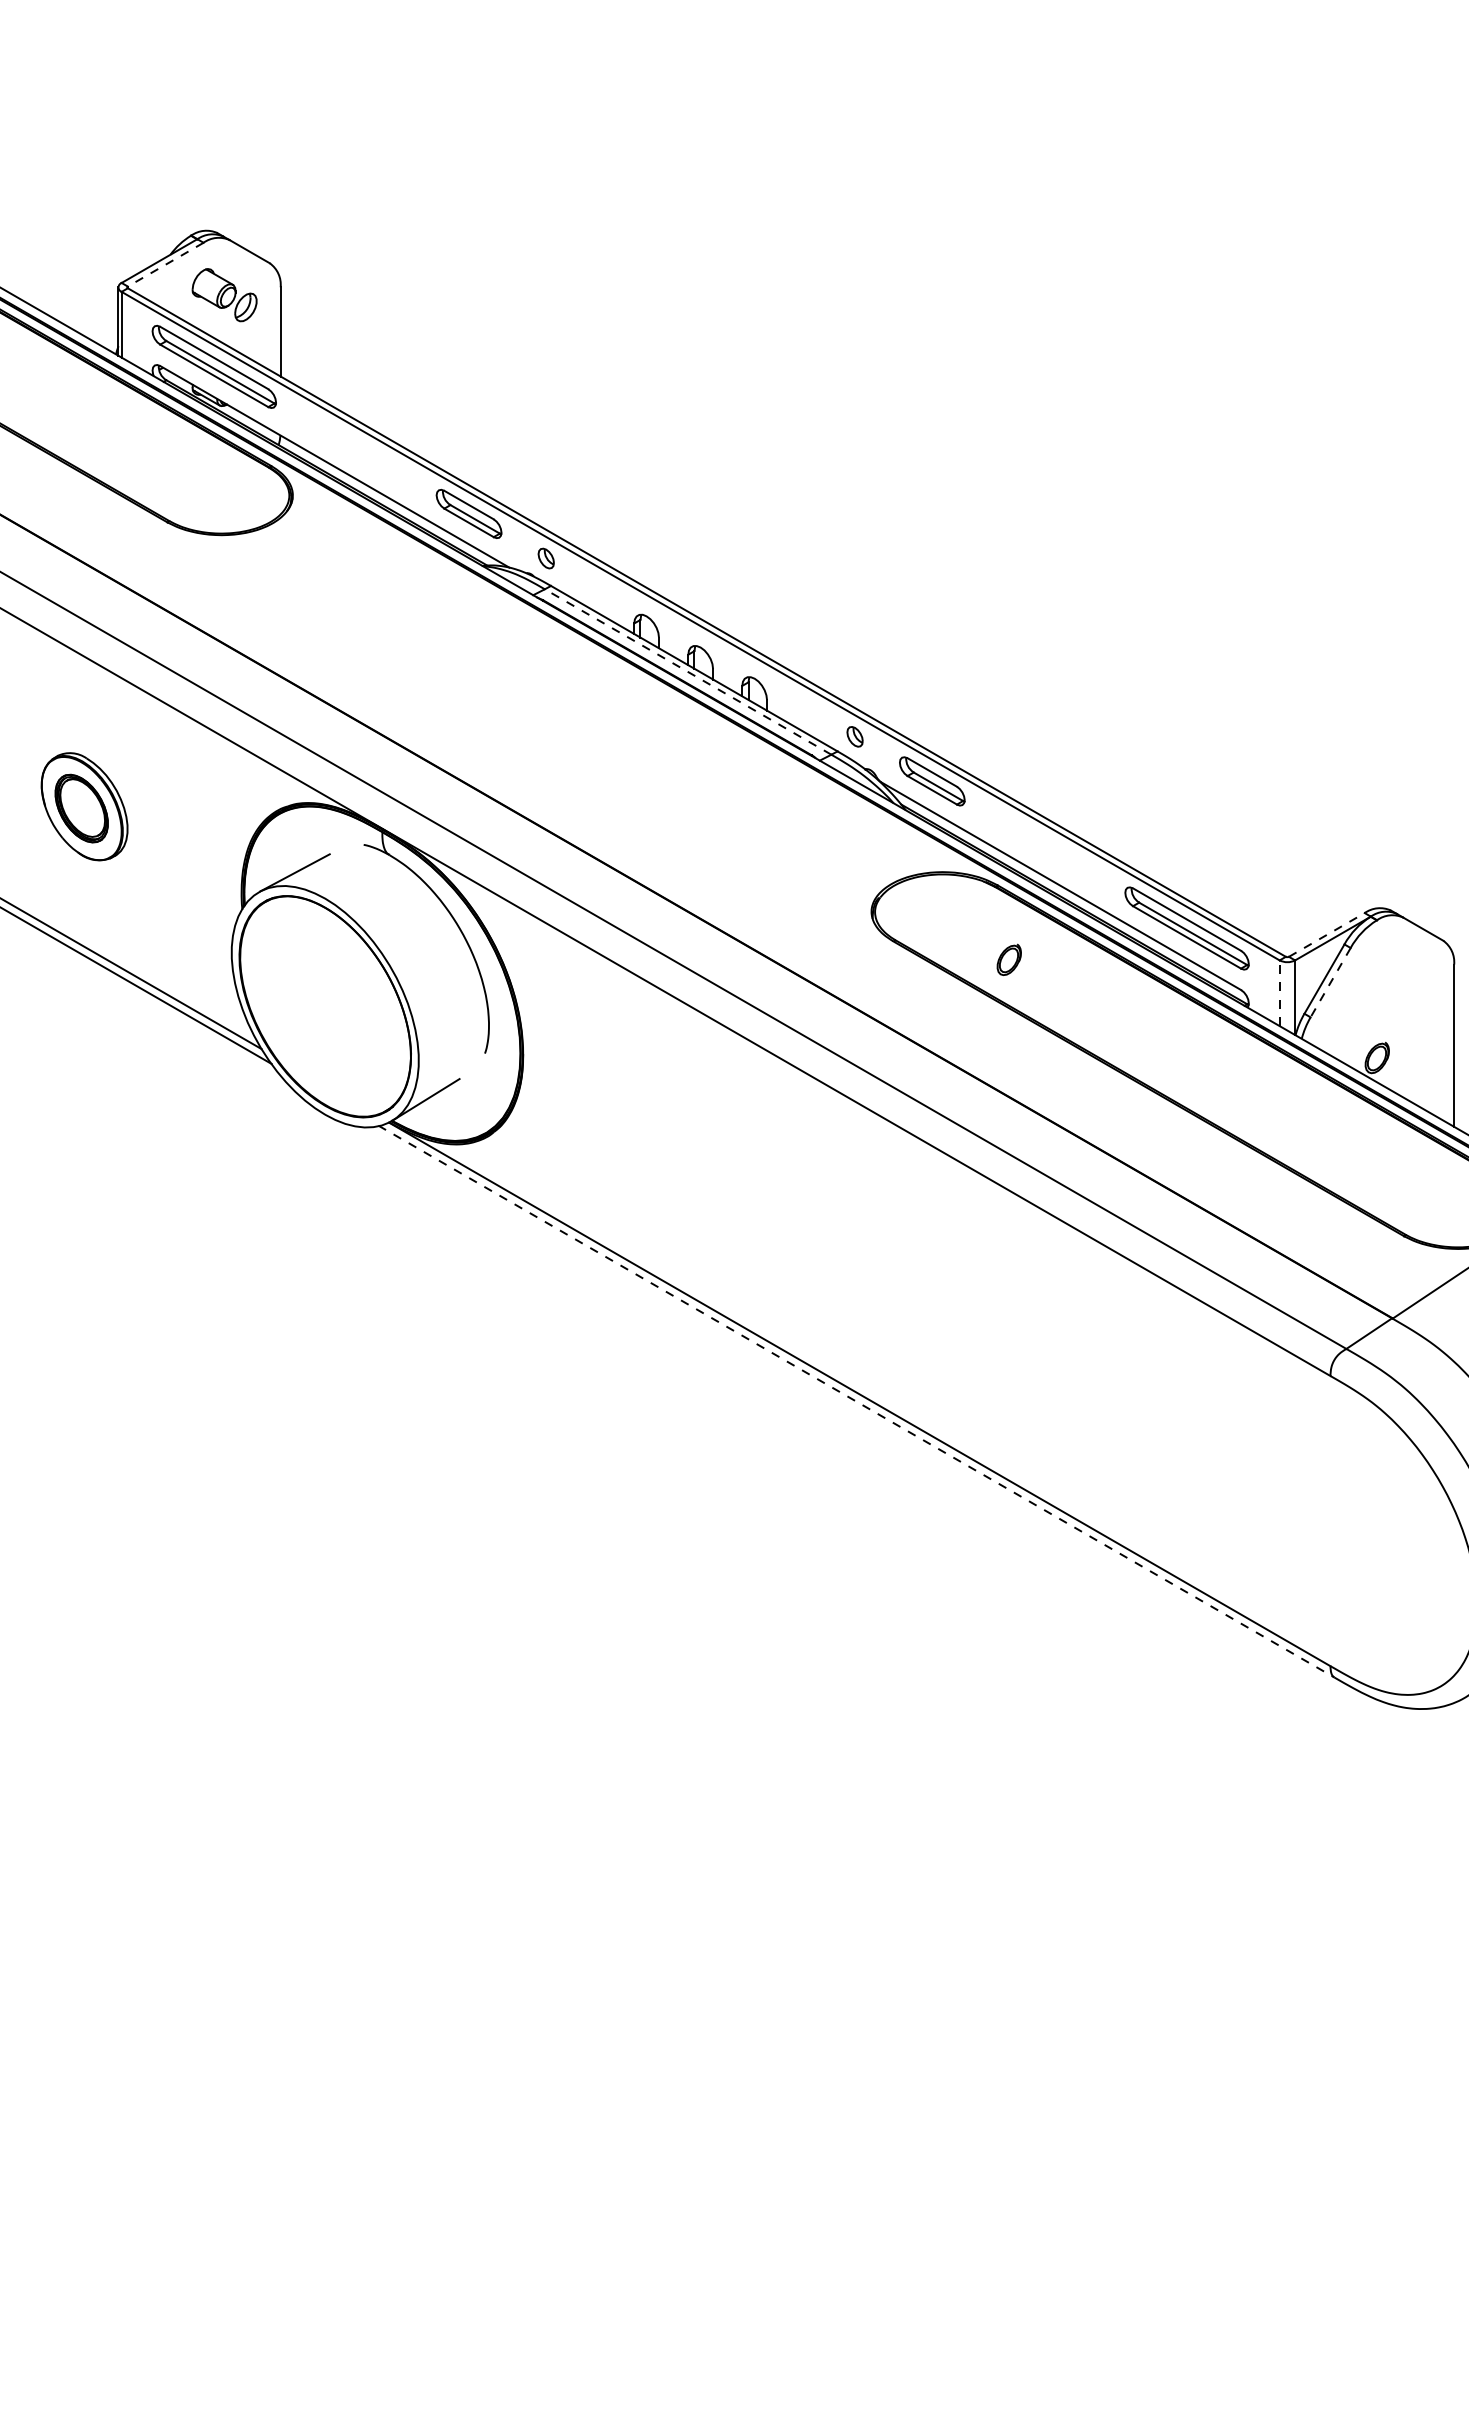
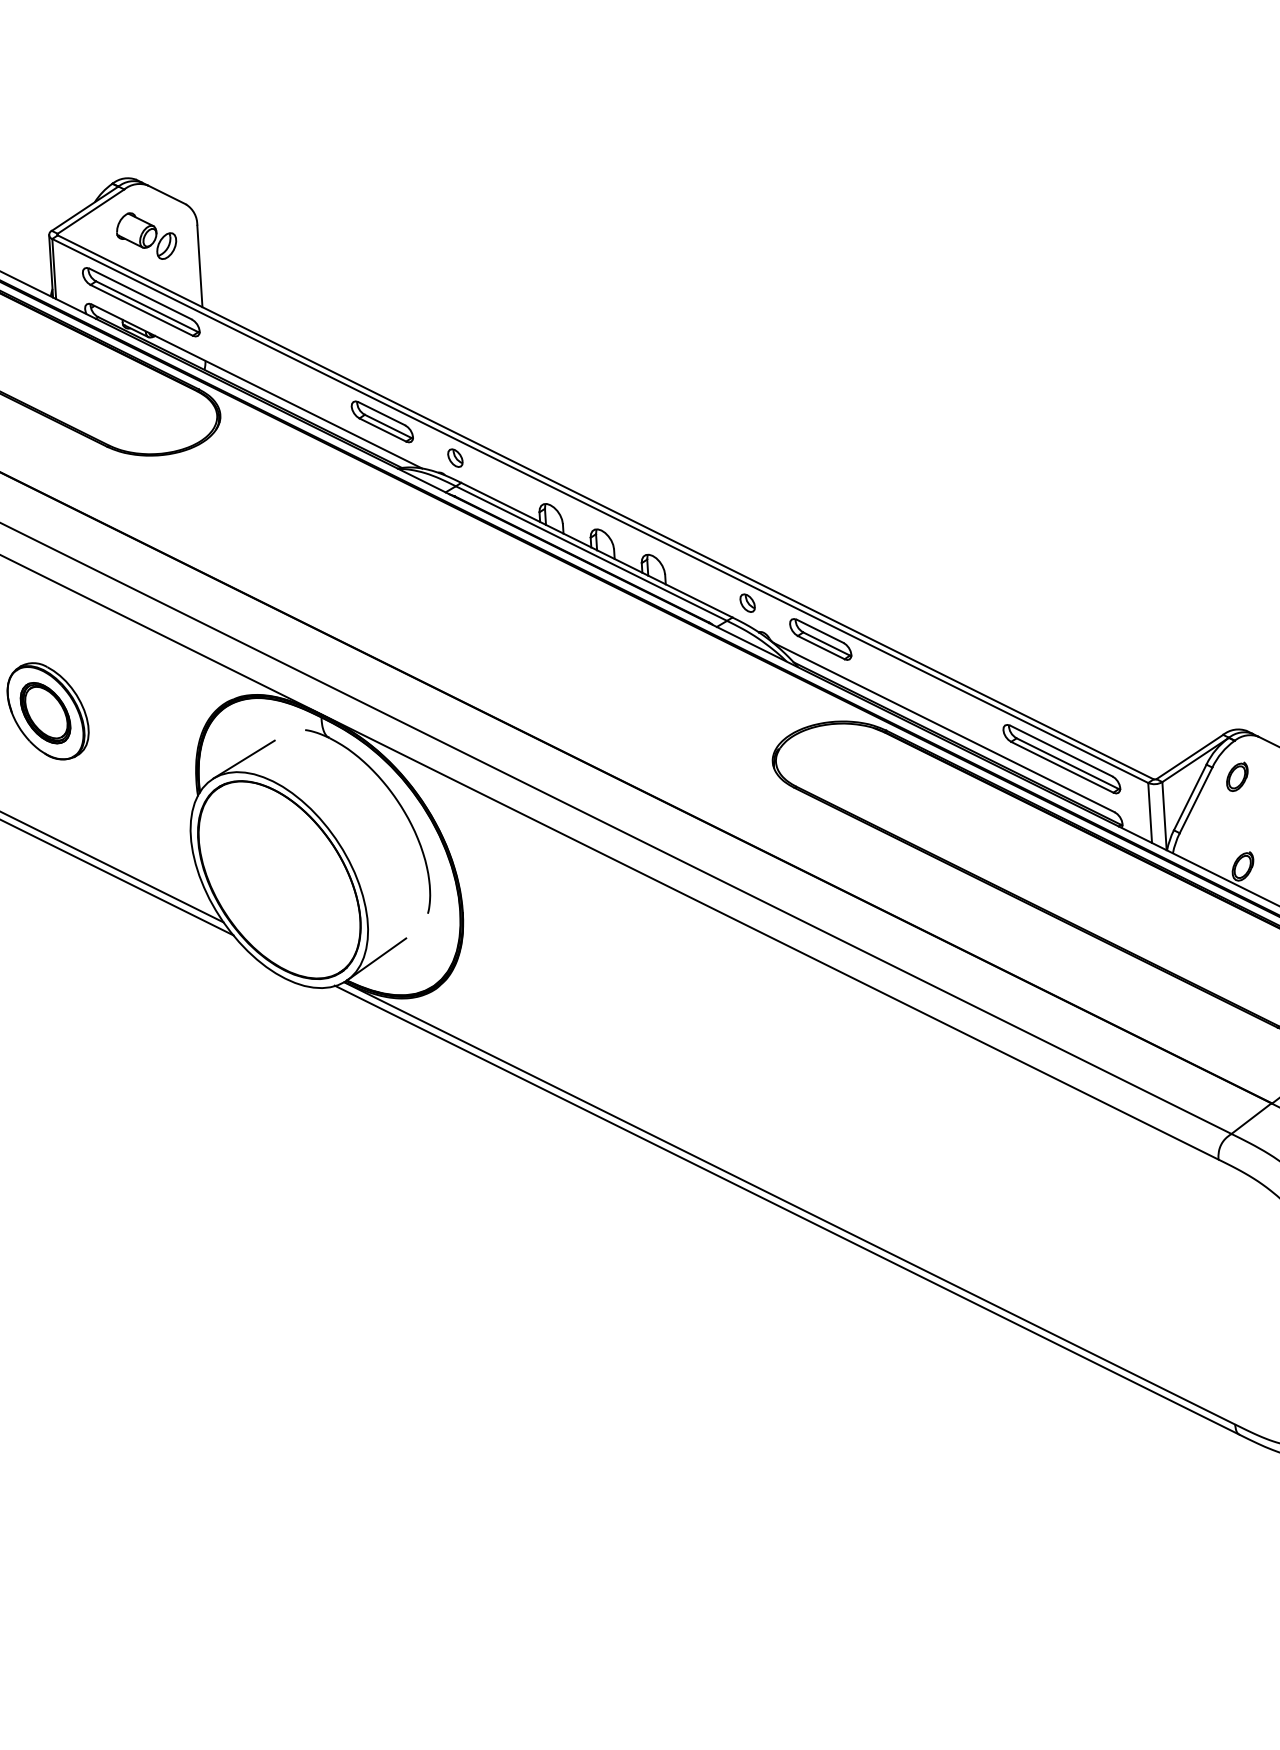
line: (165, 264) -> (90, 211), dashed -> solid
line: (687, 671) -> (590, 553), dashed -> solid
line: (1326, 934) -> (1189, 756), dashed -> solid
part: (1008, 959) -> (1236, 776), moved
line: (1330, 983) -> (1195, 801), dashed -> solid
line: (1279, 993) -> (1149, 813), dashed -> solid
line: (856, 1401) -> (787, 1210), dashed -> solid

